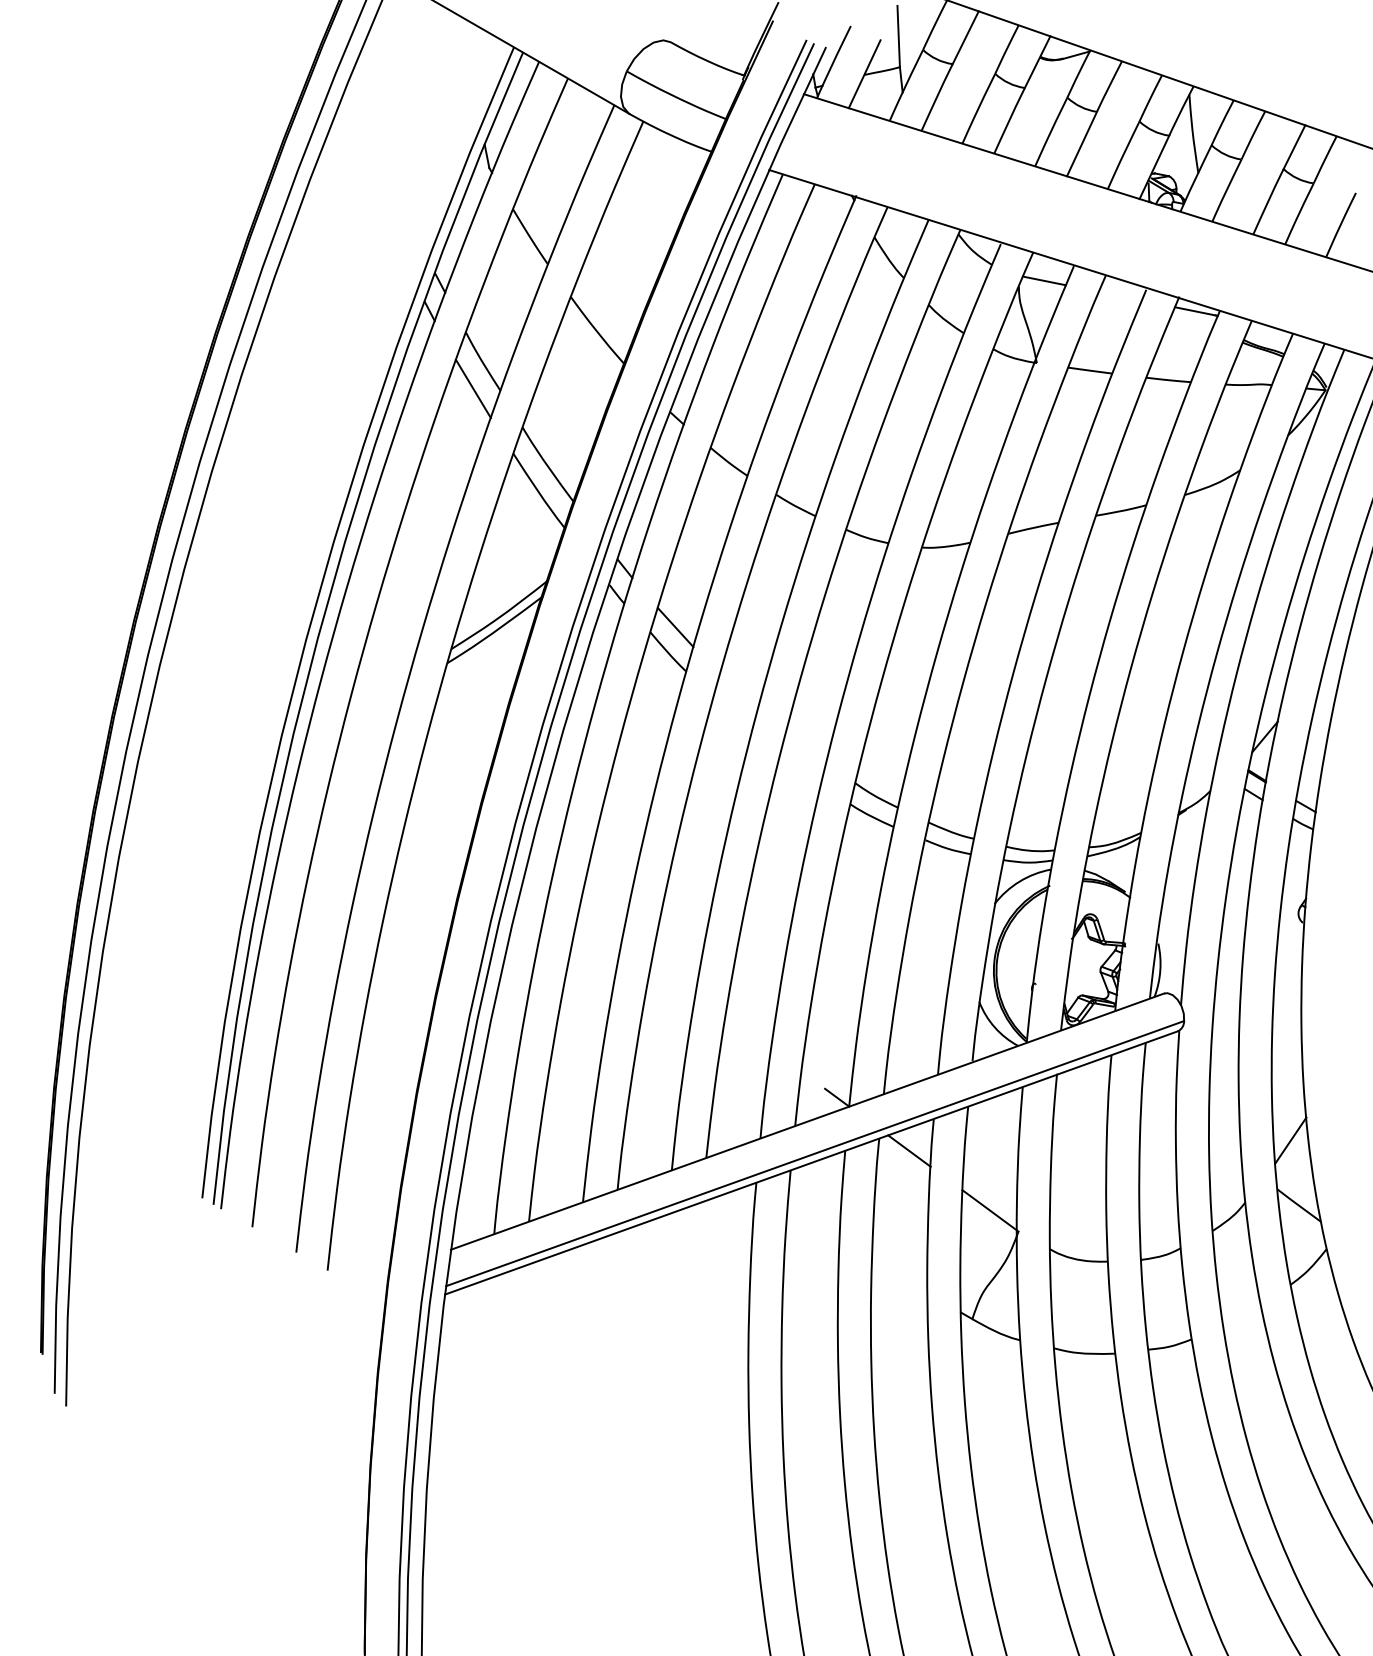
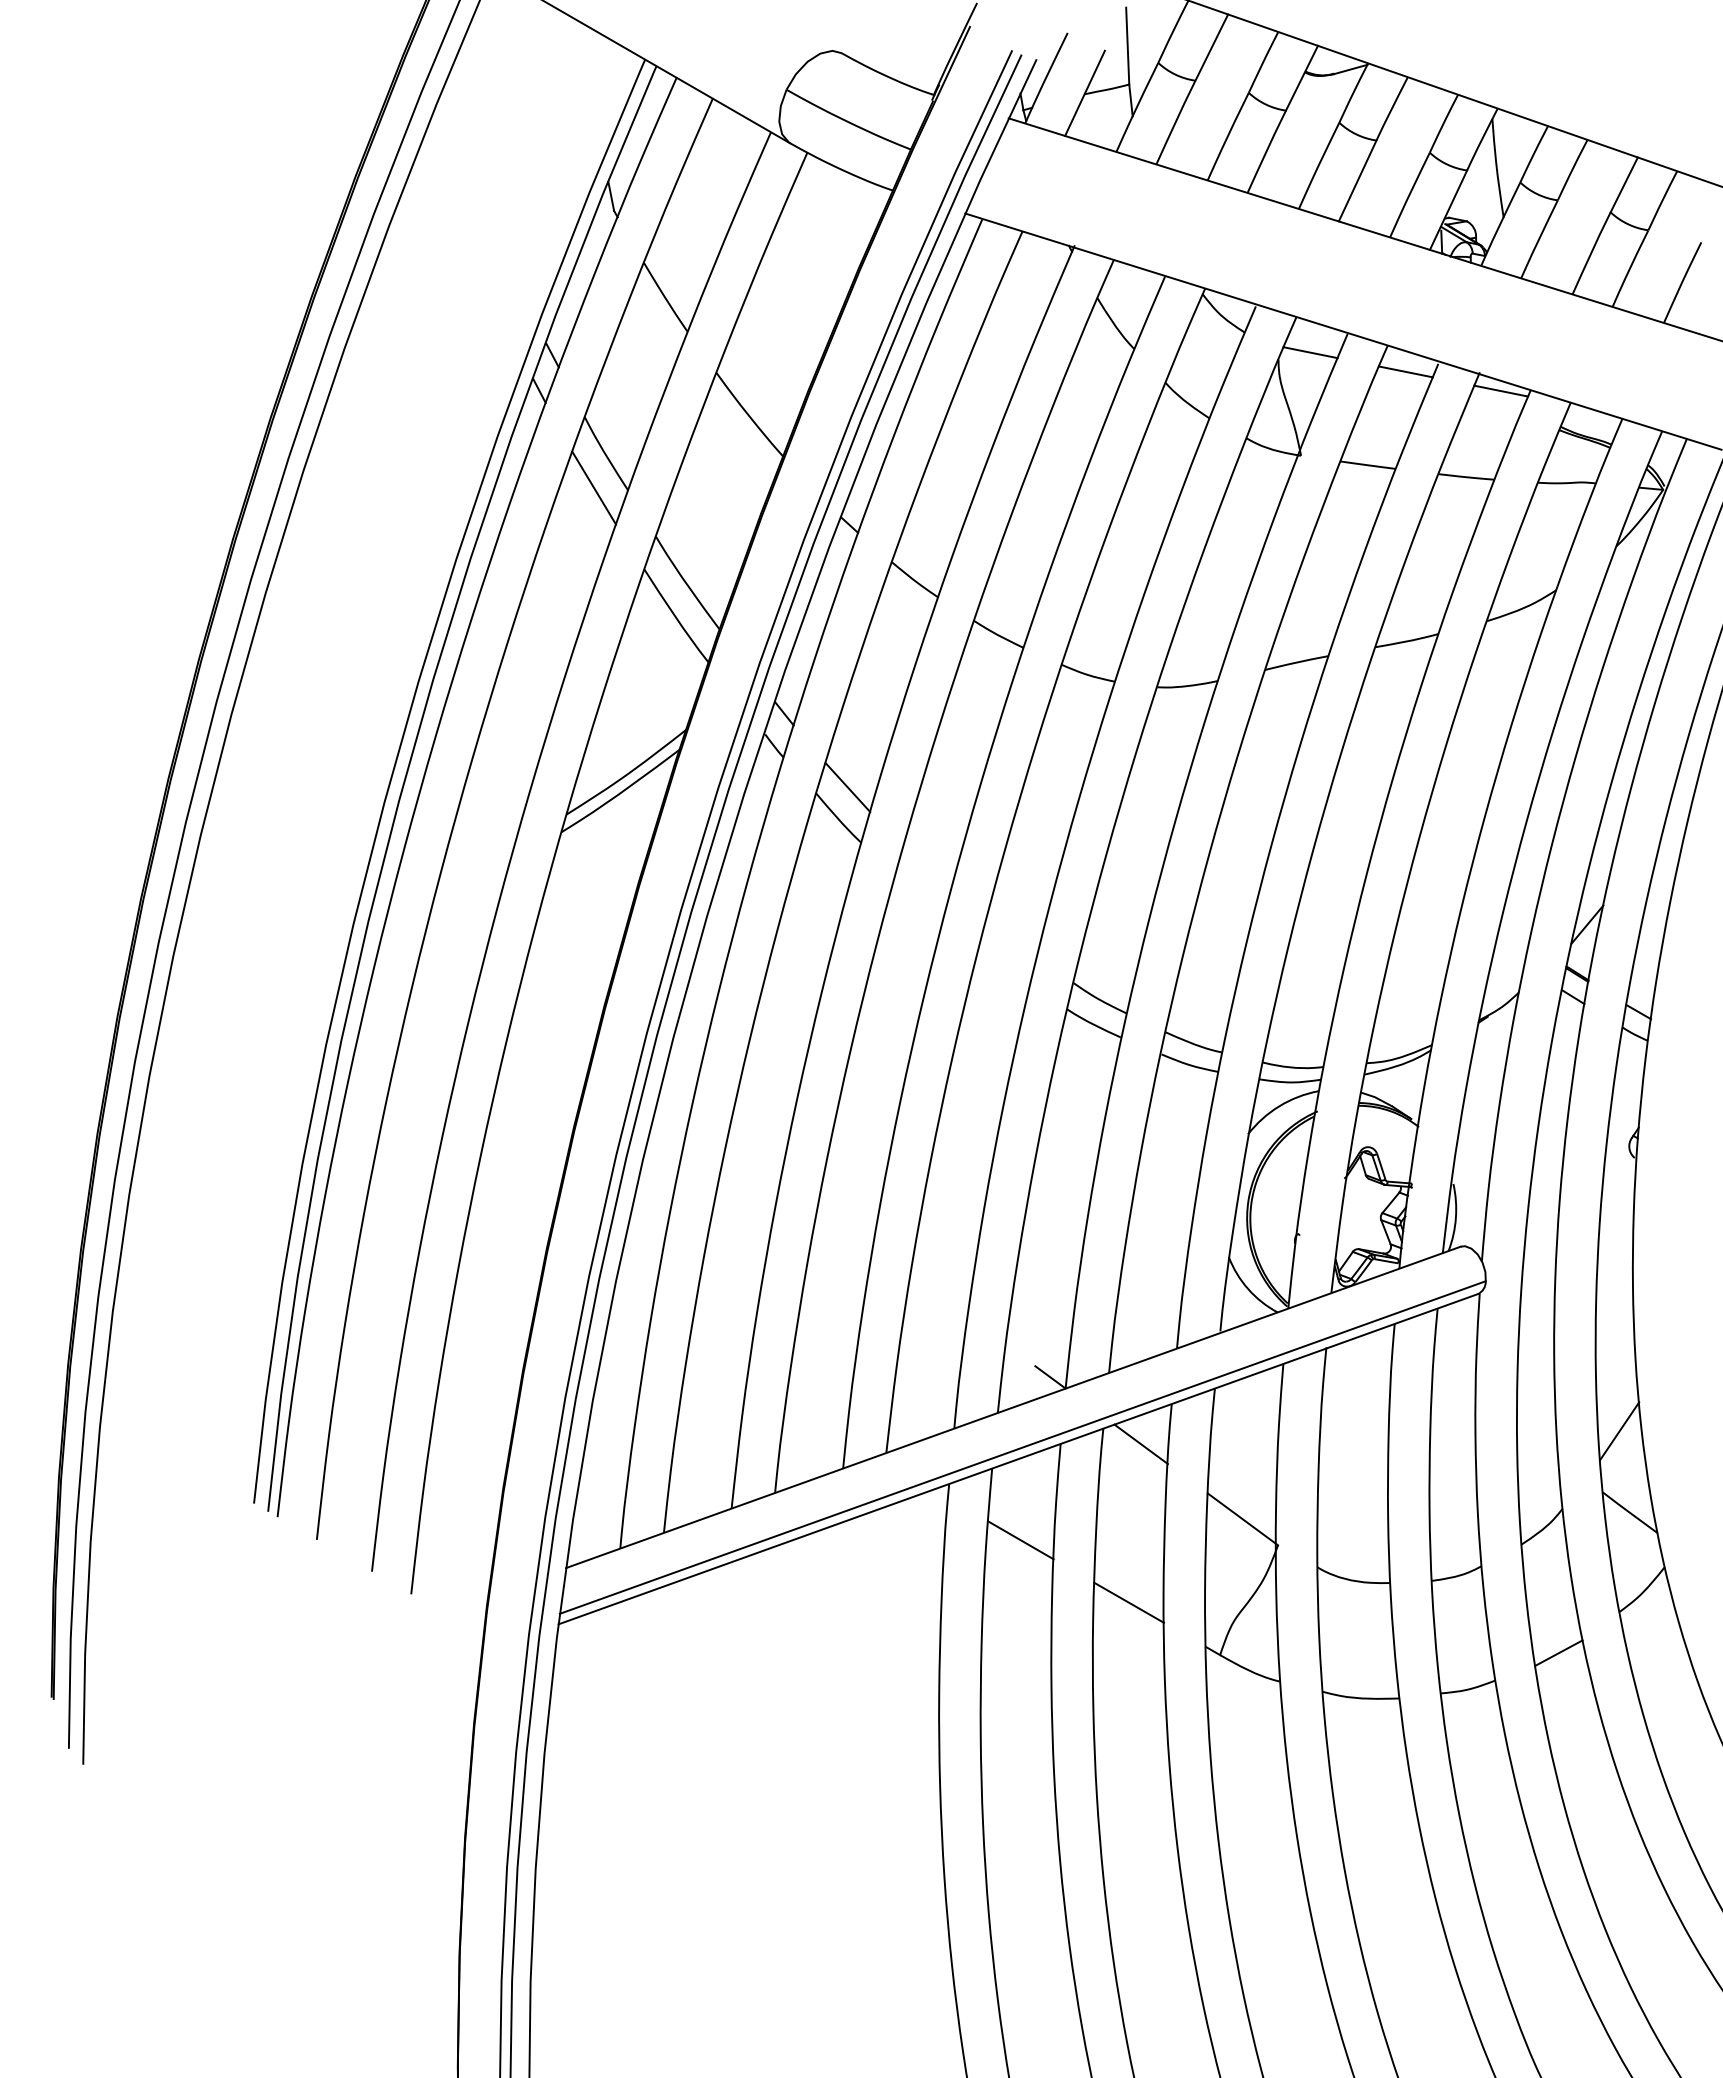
line: (1120, 295) -> (1405, 371), added
line: (813, 1227) -> (1020, 1540), added
line: (900, 1277) -> (1129, 1602), added
line: (1242, 1317) -> (1558, 1652), added

